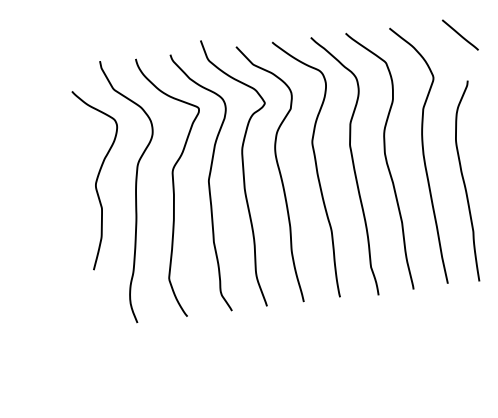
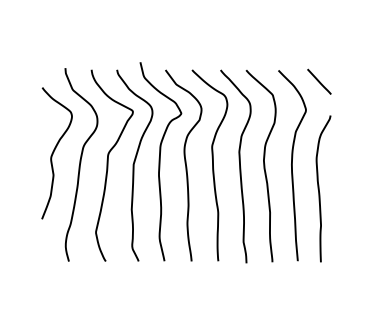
line: (460, 34) -> (319, 81), moved

